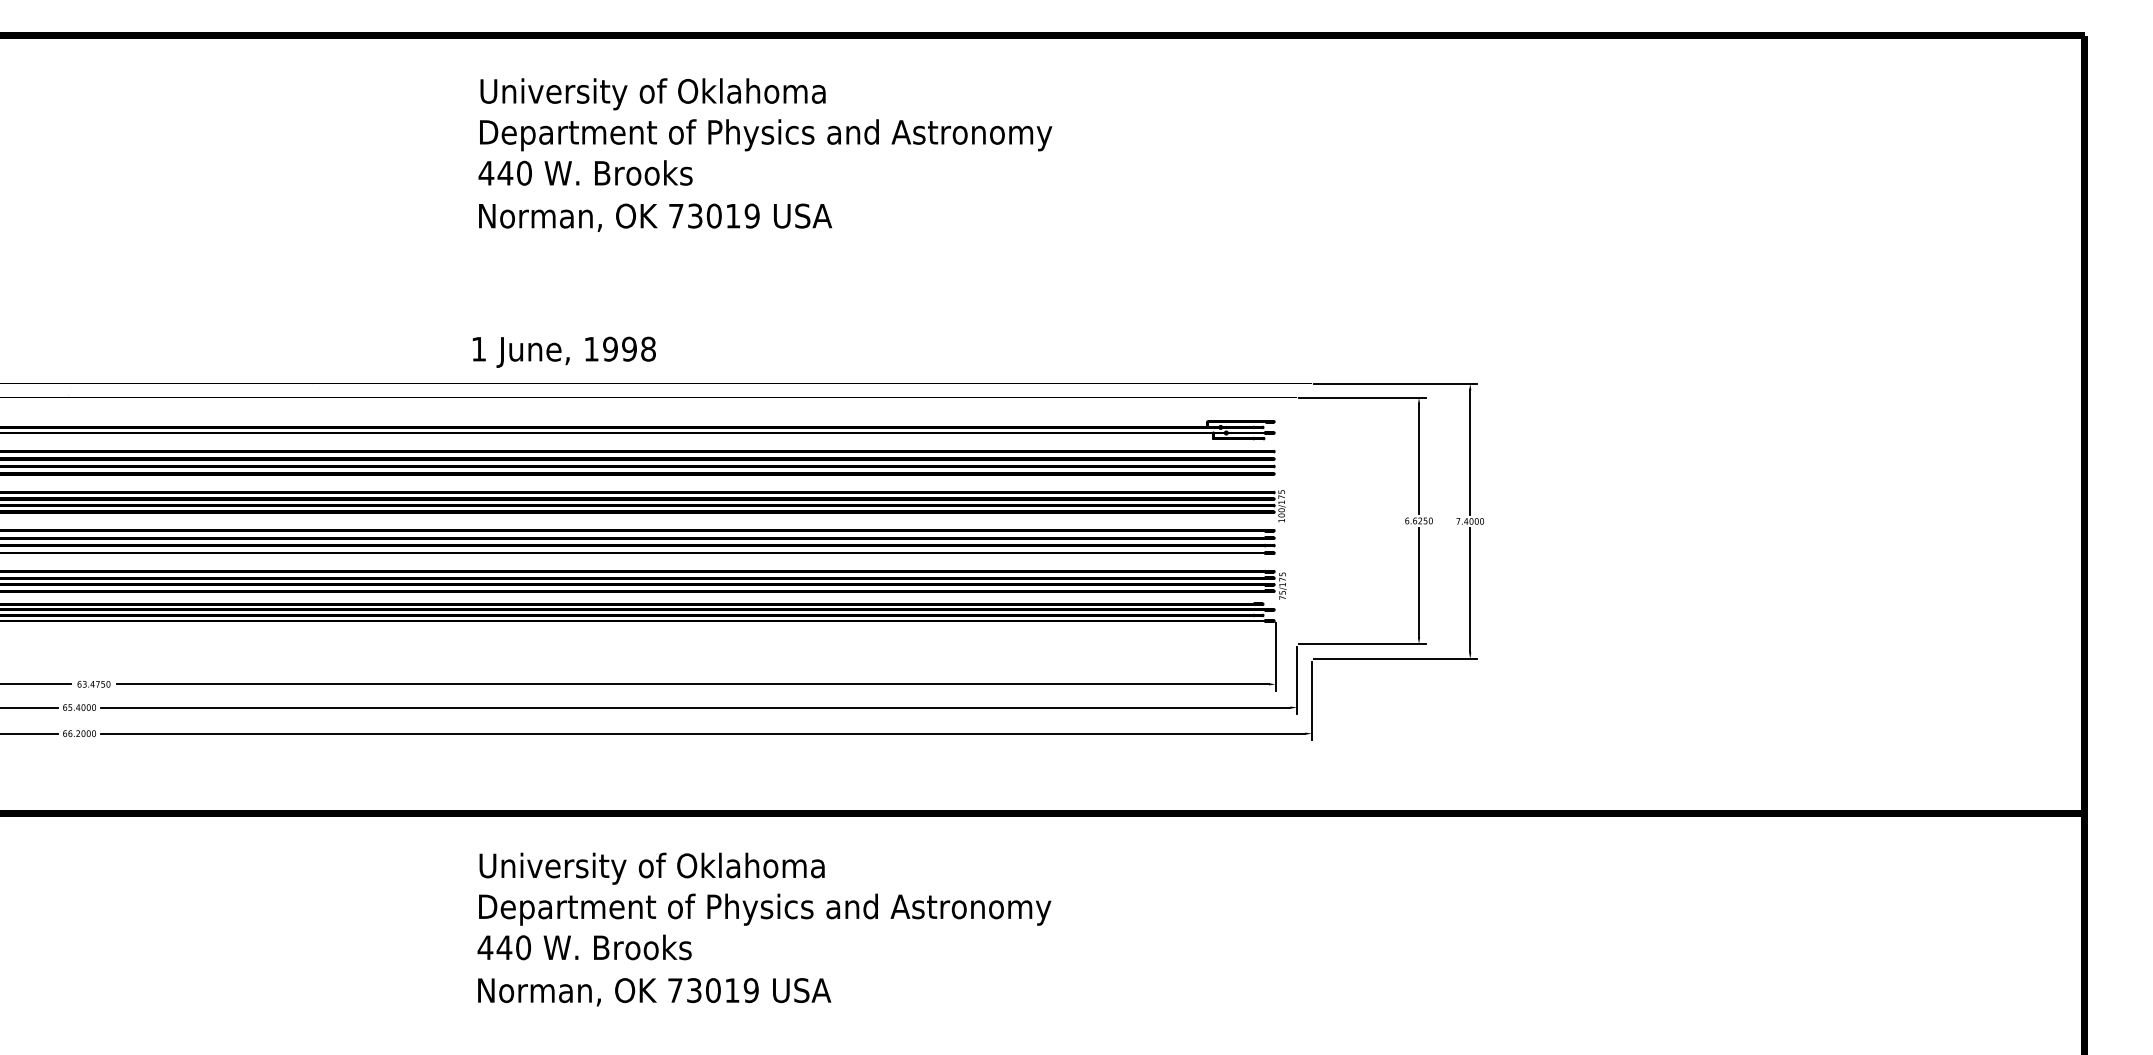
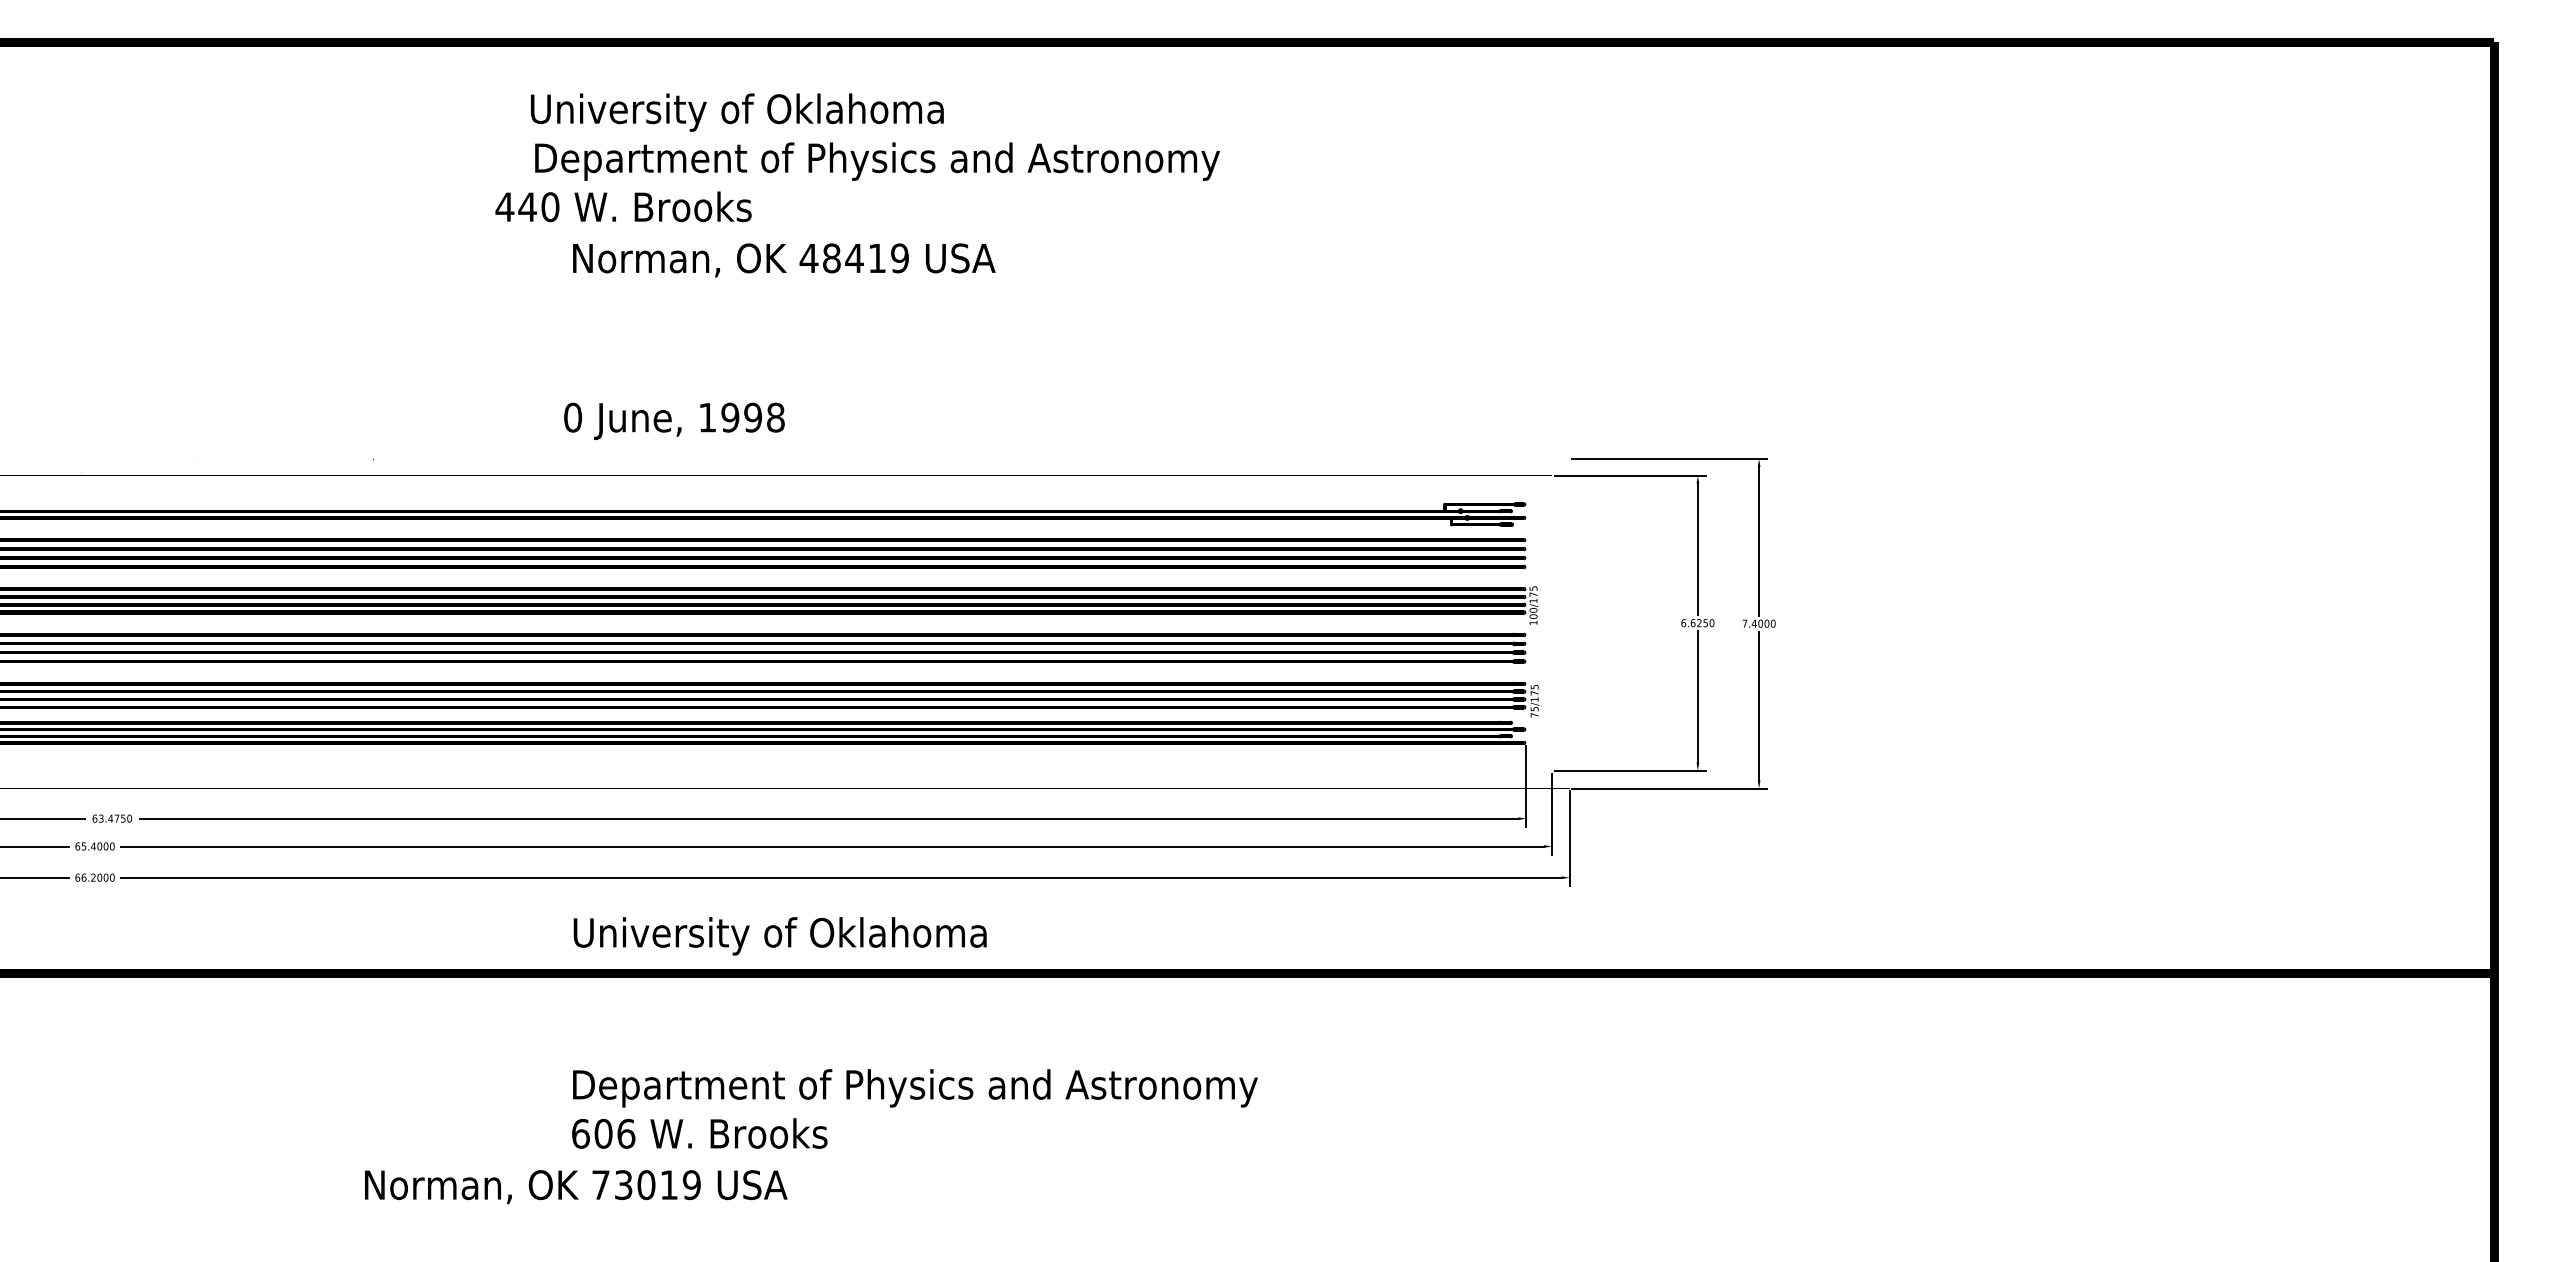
text: (653, 94) -> (737, 112), moved
text: (766, 135) -> (877, 161), moved
text: (585, 172) -> (623, 206), moved
text: (695, 216) -> (831, 258), 73019 -> 48419
text: (479, 349) -> (573, 417), 1 -> 0
text: (651, 868) -> (779, 936), moved
text: (504, 947) -> (603, 1133), 440 -> 606
text: (654, 992) -> (576, 1187), moved

